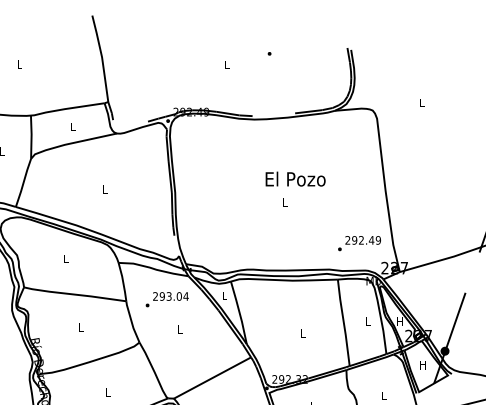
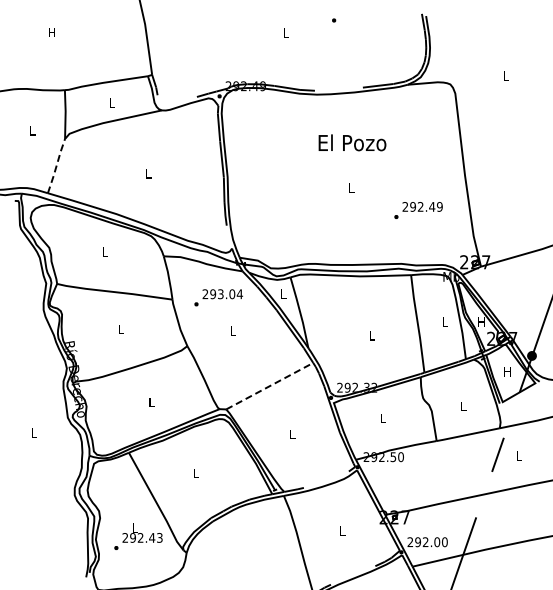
text: (19, 64) -> (51, 32), L -> H
text: (295, 178) -> (352, 142), moved
line: (23, 182) -> (56, 165), solid -> dashed
text: (359, 243) -> (418, 210), moved
line: (213, 377) -> (270, 385), solid -> dashed

